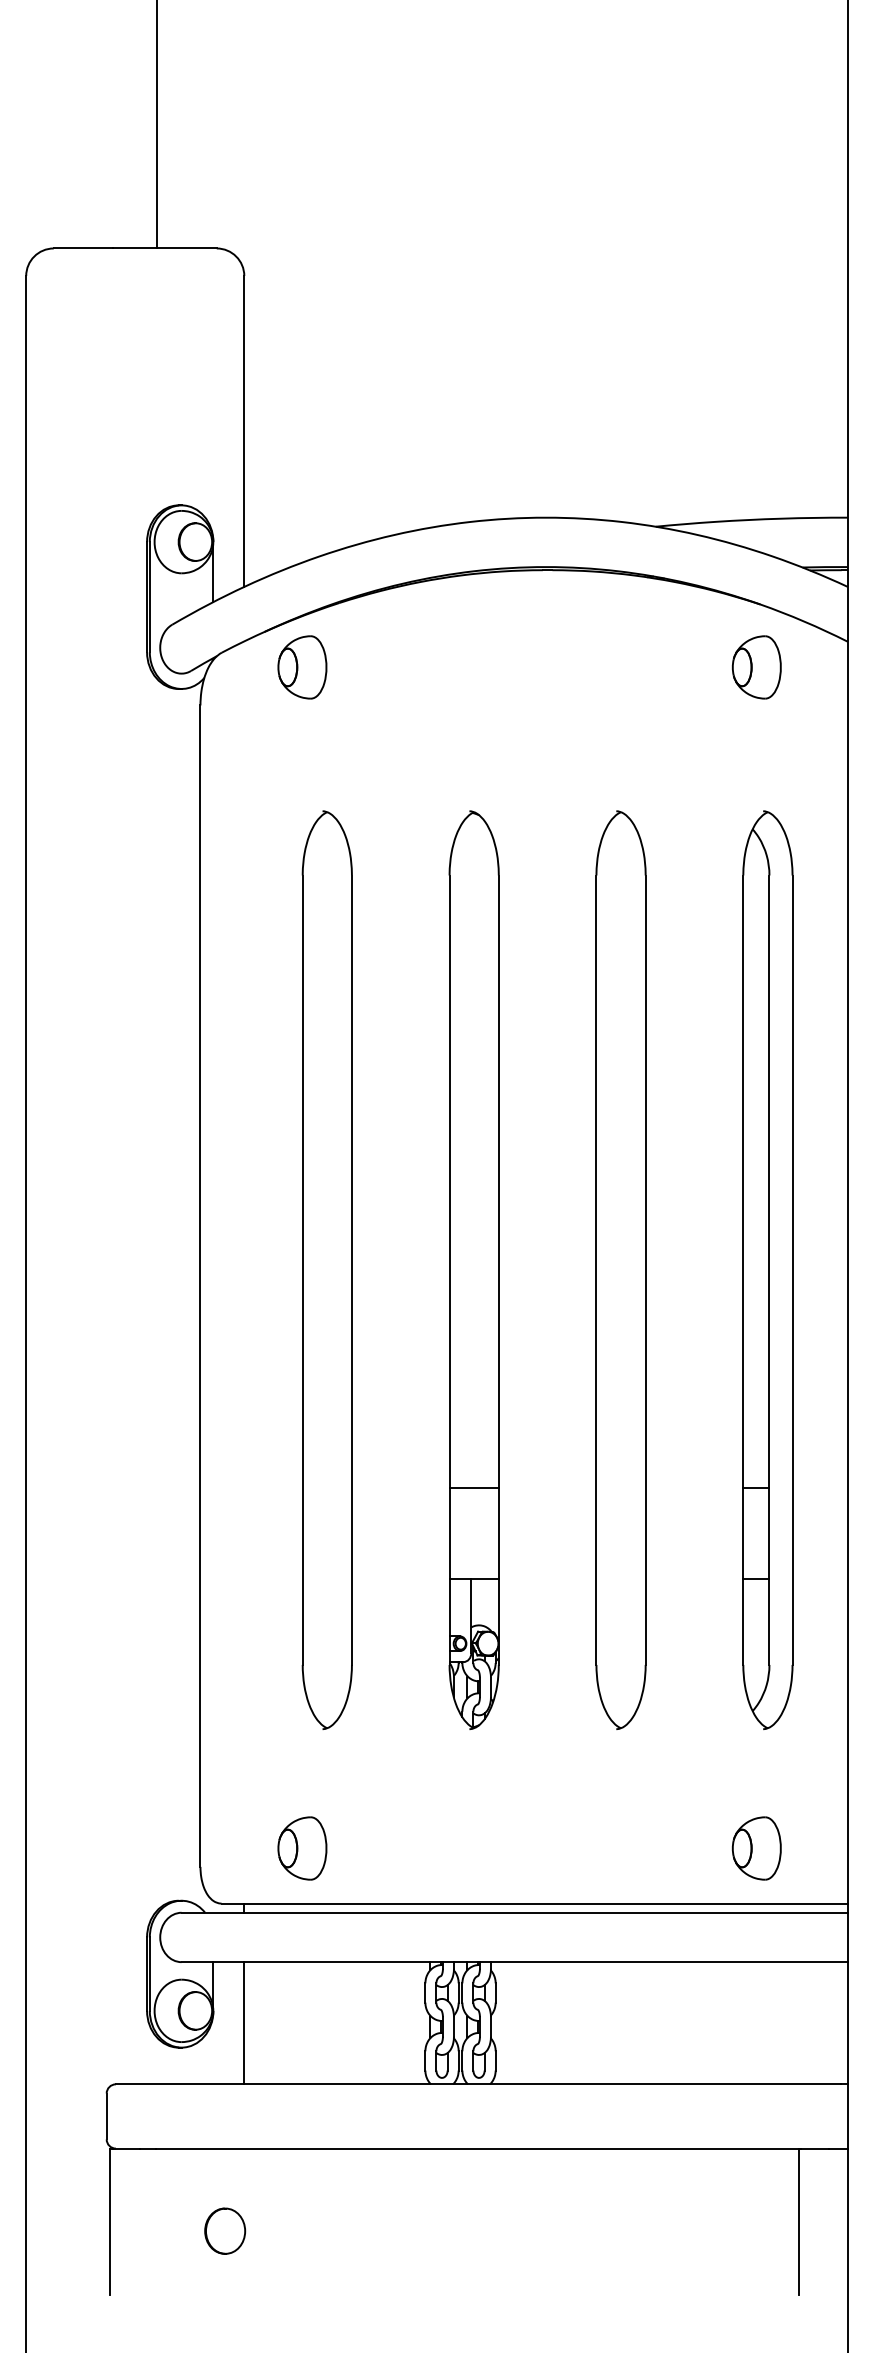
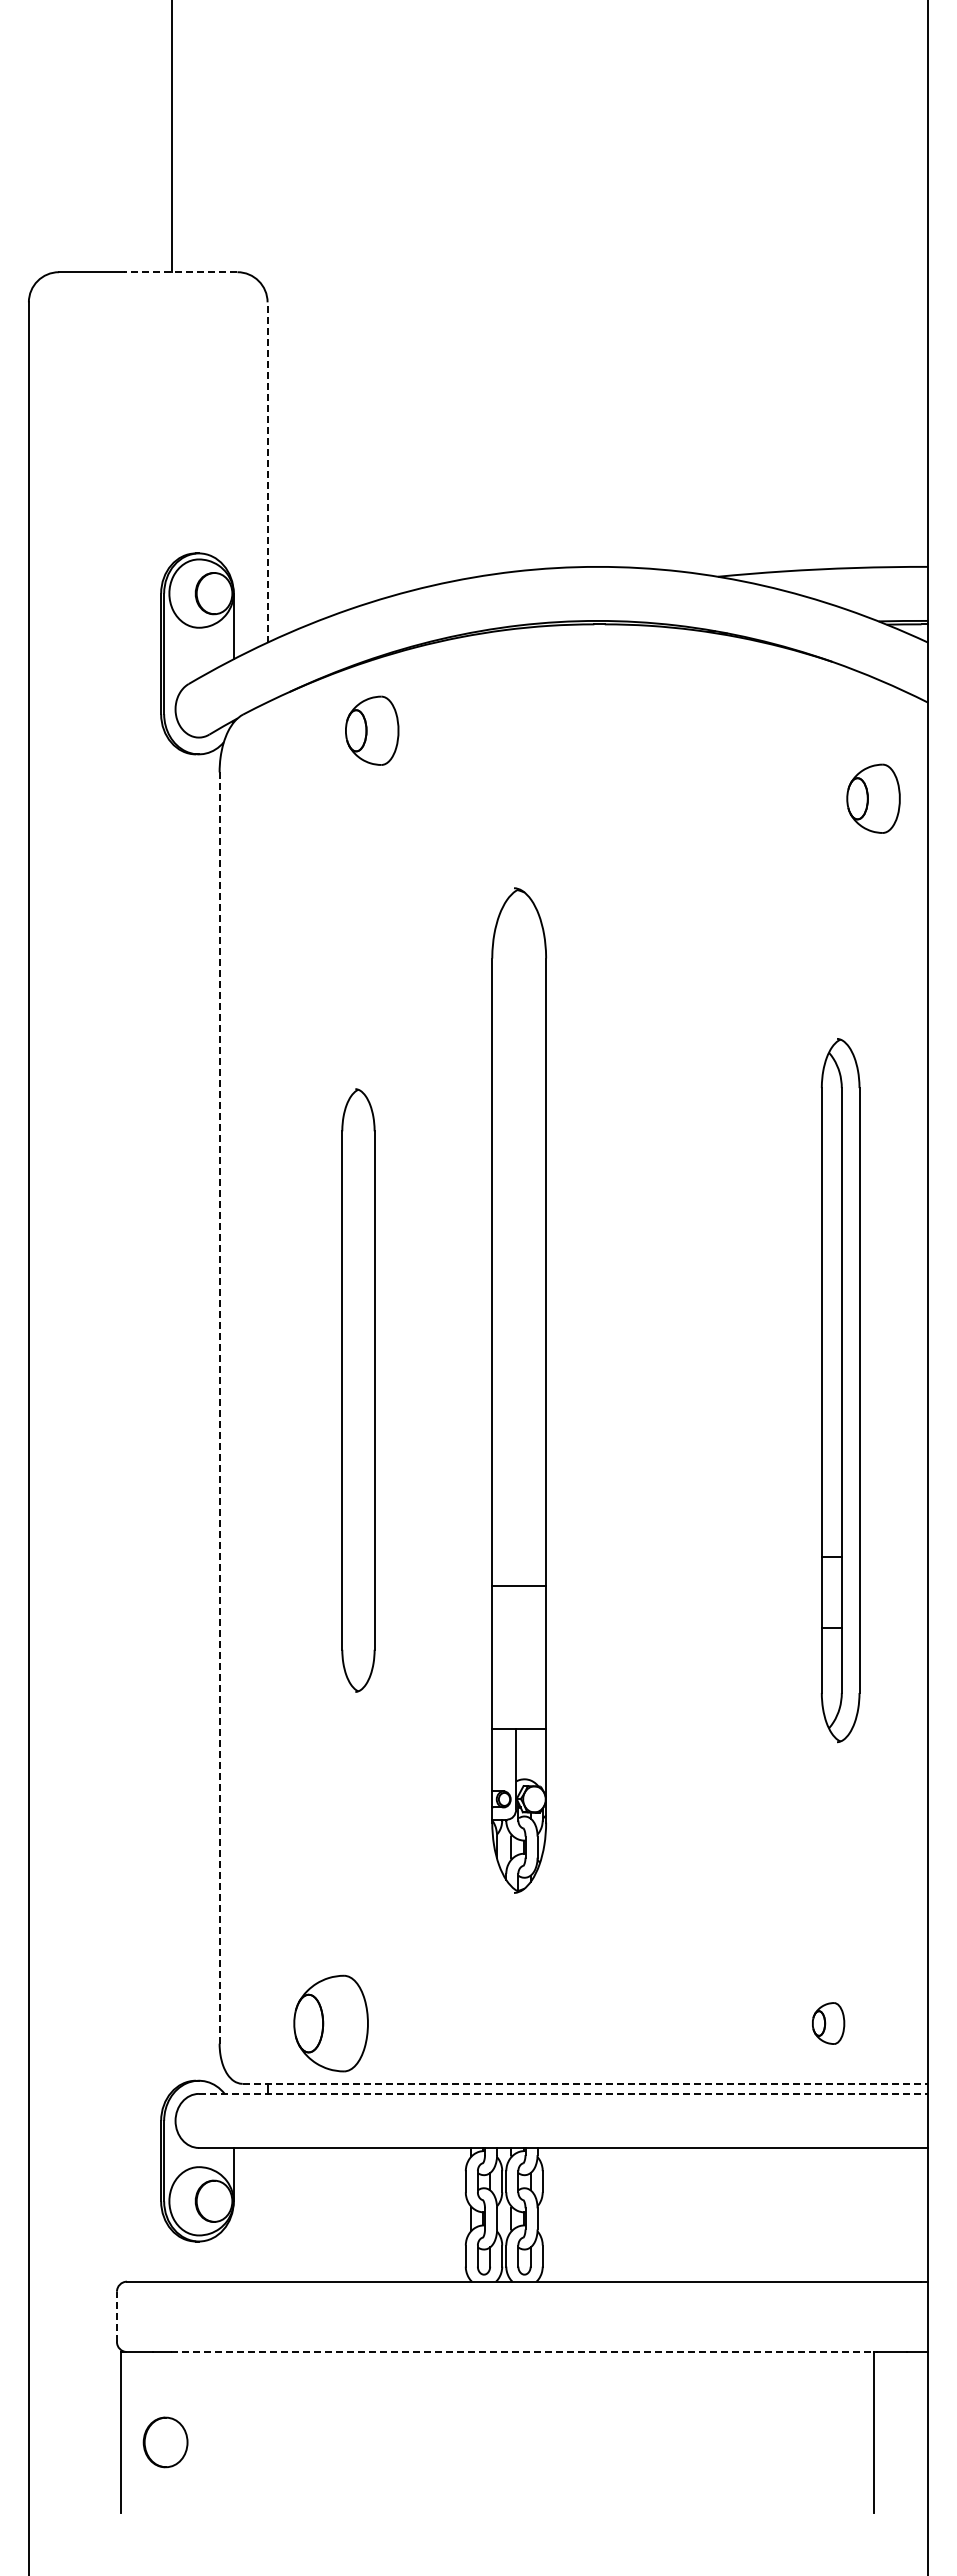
line: (164, 248) -> (180, 272), solid -> dashed
line: (244, 431) -> (267, 472), solid -> dashed
part: (302, 667) -> (372, 730), moved
part: (756, 667) -> (873, 798), moved
part: (327, 1270) -> (358, 1390), size x0.6
part: (620, 1270) -> (679, 1390), removed
part: (767, 1270) -> (840, 1390), size x0.7
line: (200, 1286) -> (219, 1408), solid -> dashed
line: (474, 1487) -> (519, 1585), moved
part: (302, 1848) -> (331, 2023), size x1.4
part: (756, 1848) -> (828, 2023), size x0.6
line: (534, 1903) -> (585, 2083), solid -> dashed
line: (514, 1912) -> (563, 2093), solid -> dashed
line: (244, 2022) -> (267, 2214), removed
line: (106, 2116) -> (116, 2316), solid -> dashed
line: (477, 2149) -> (522, 2352), solid -> dashed
part: (225, 2231) -> (165, 2442), moved

